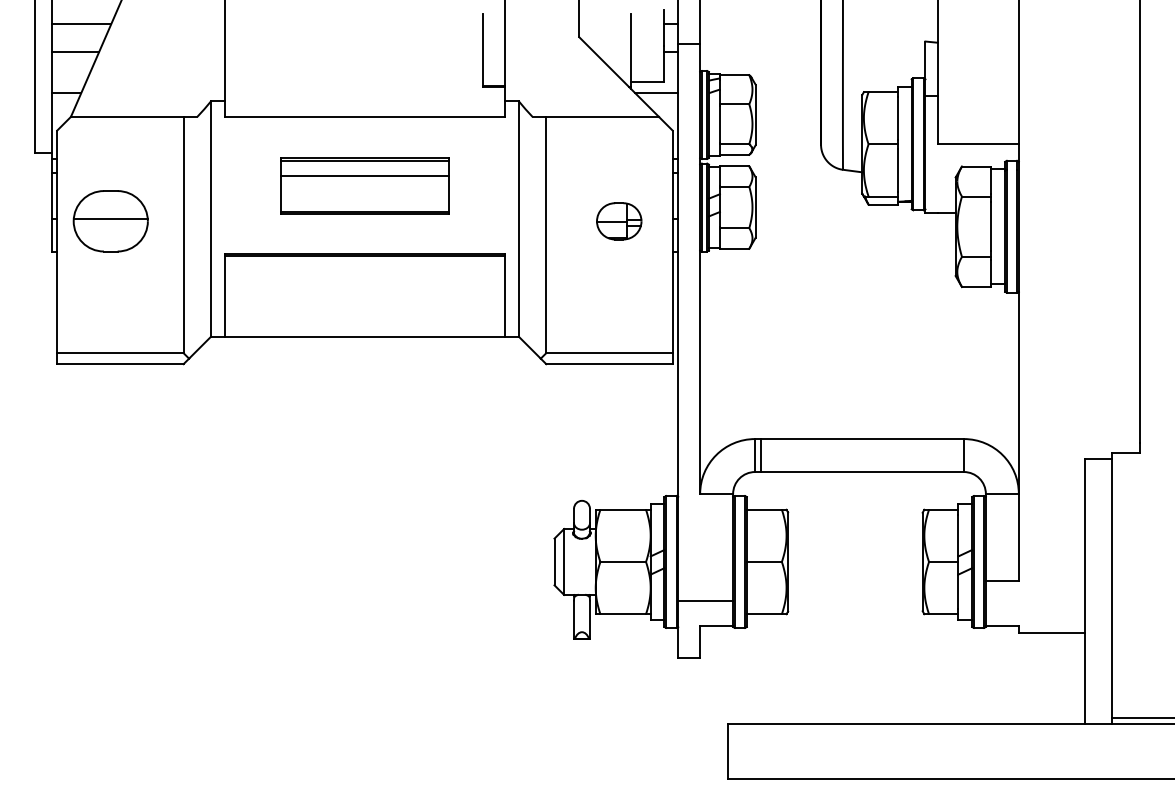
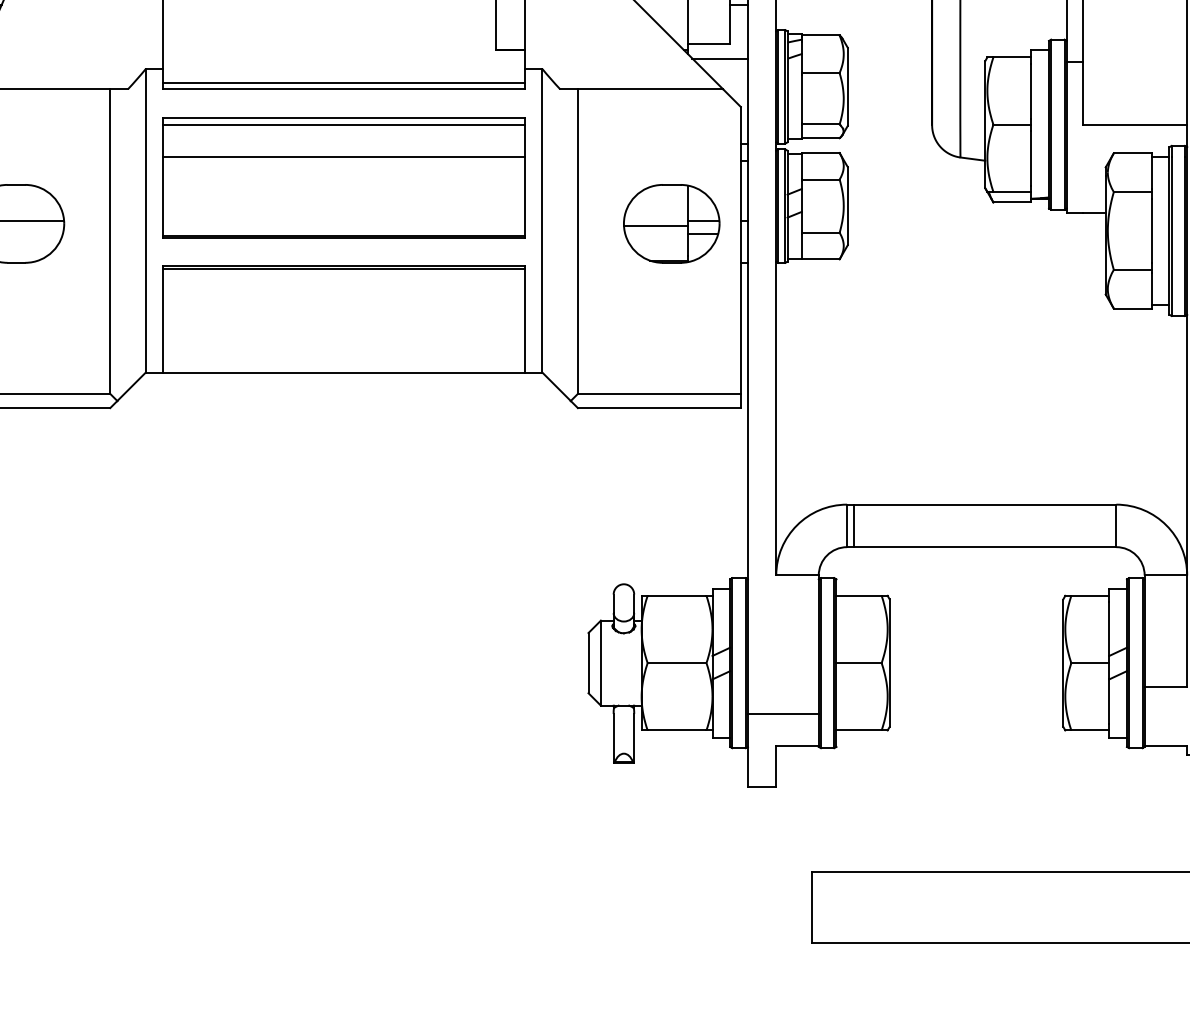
line: (364, 111) -> (343, 82), added
part: (364, 185) -> (343, 177), size x1.67
part: (619, 221) -> (672, 224), size x1.67

